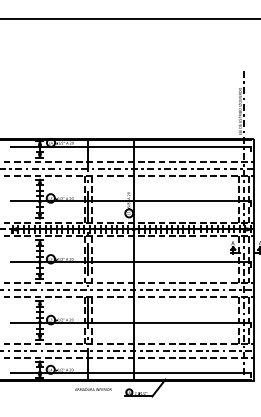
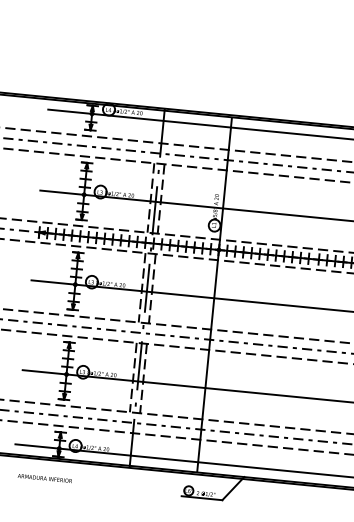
text: (93, 389) -> (45, 478), moved

